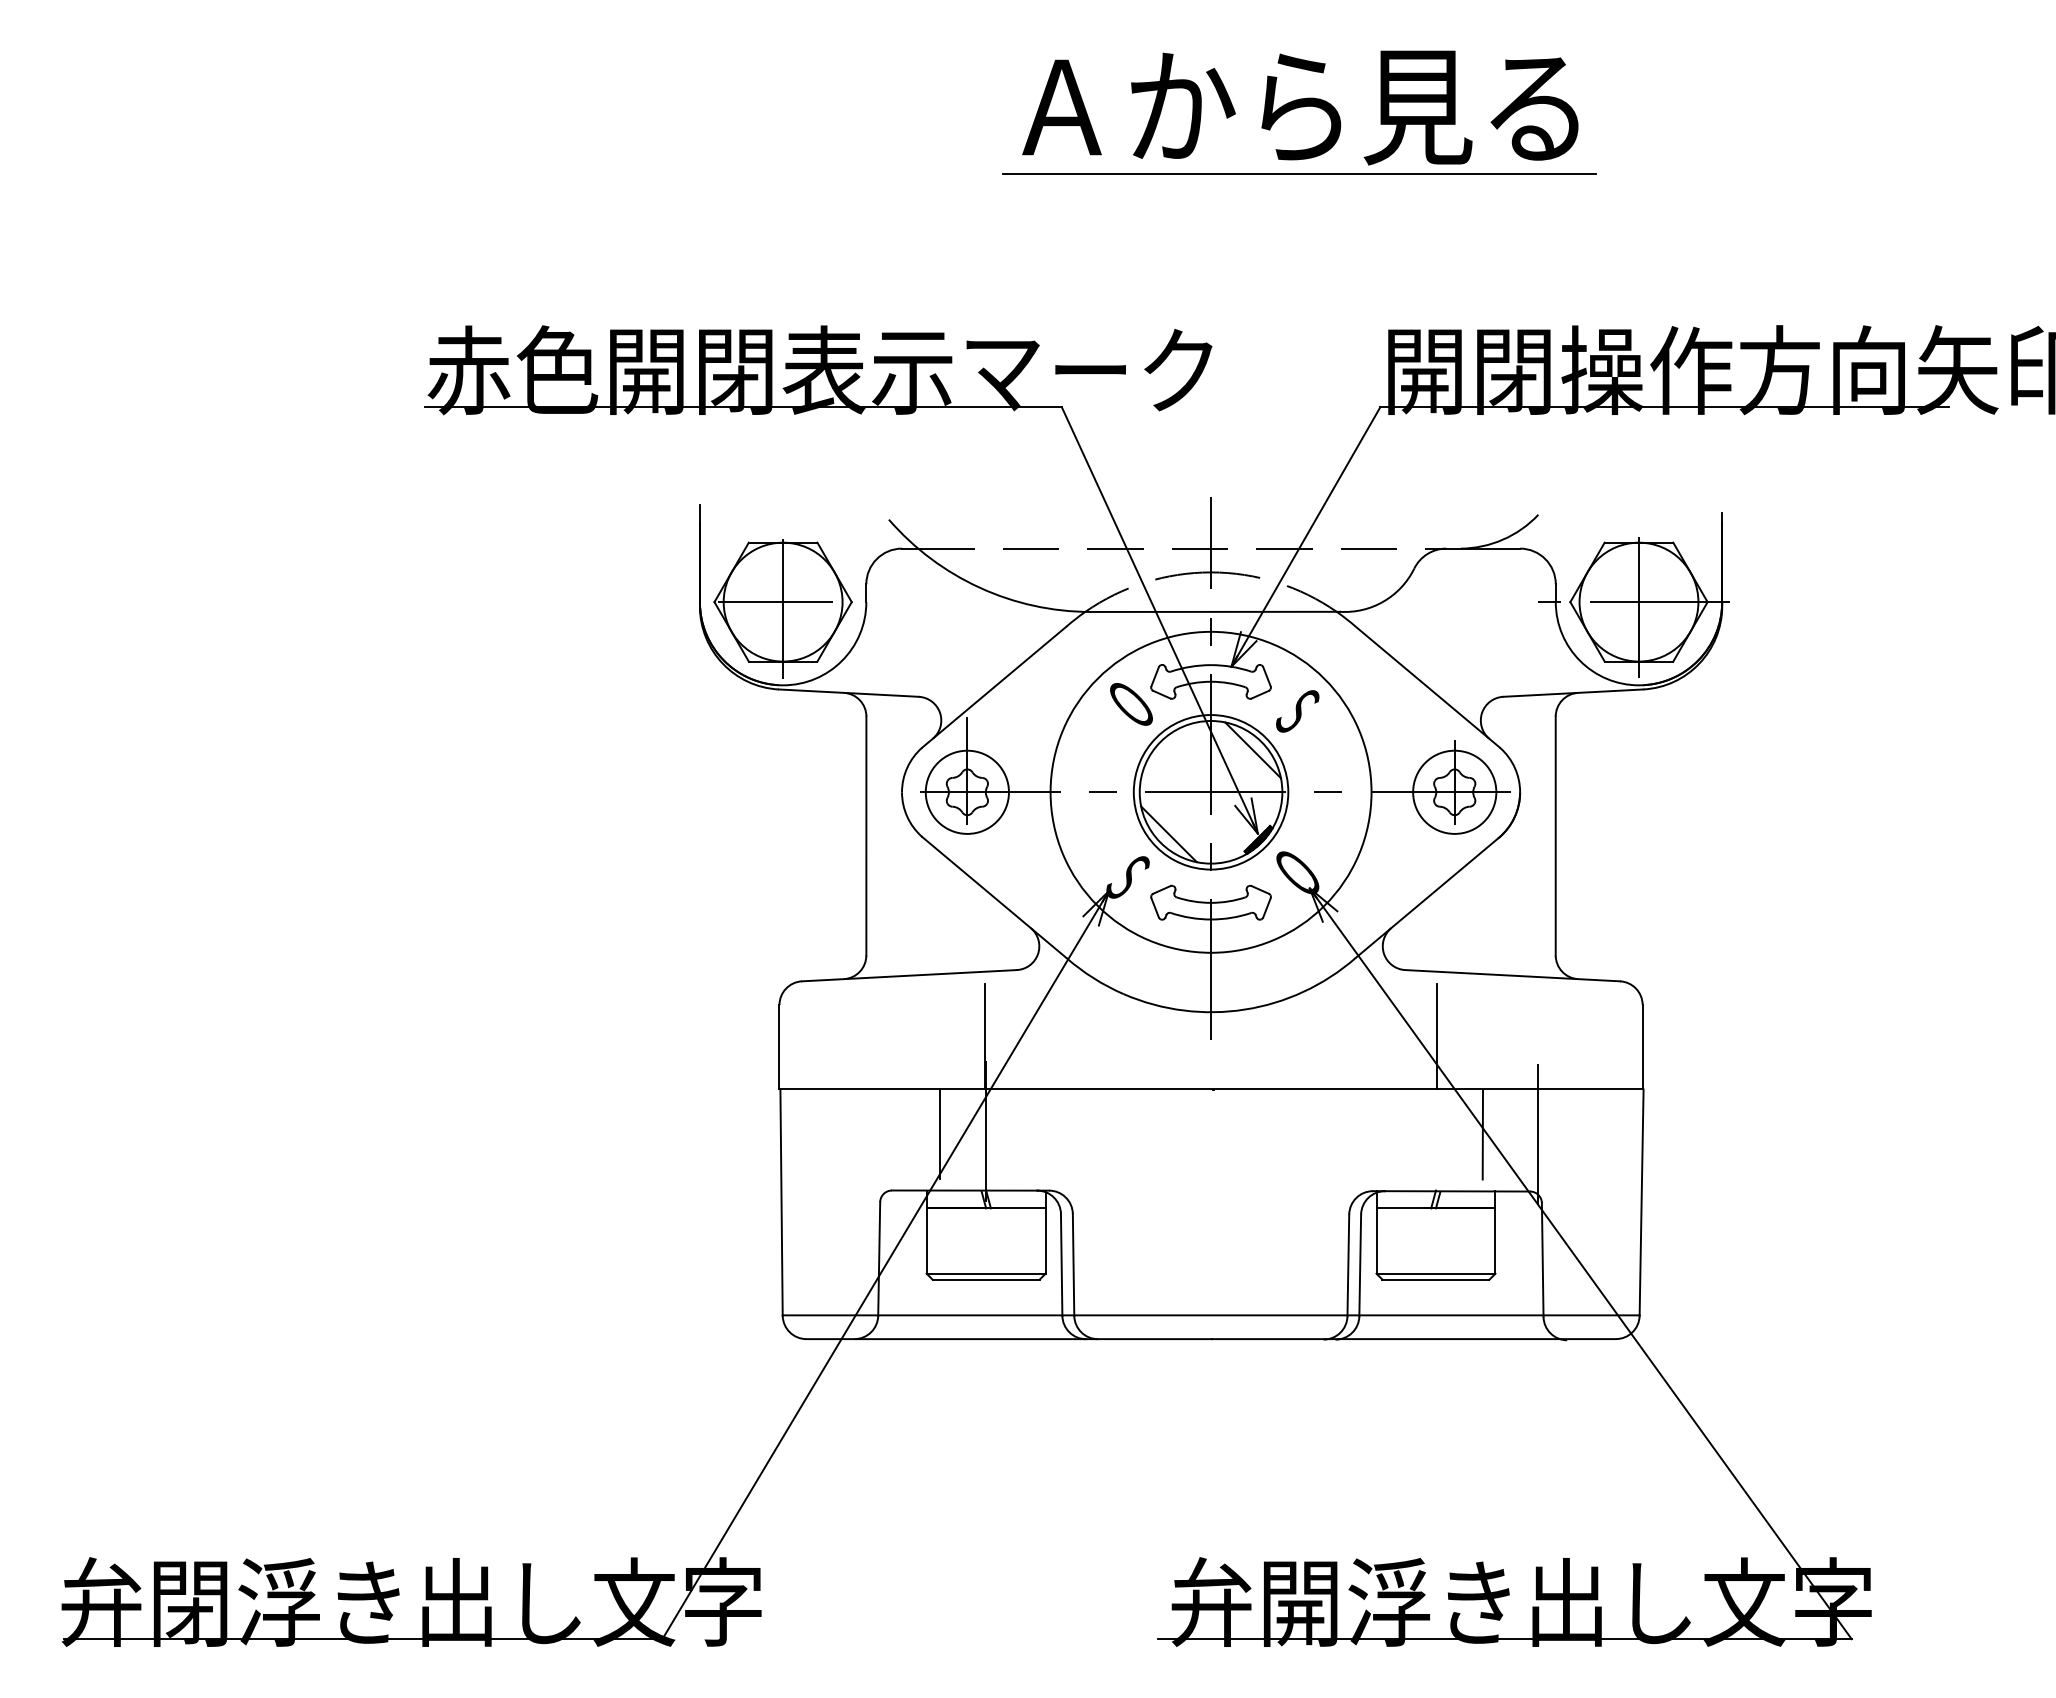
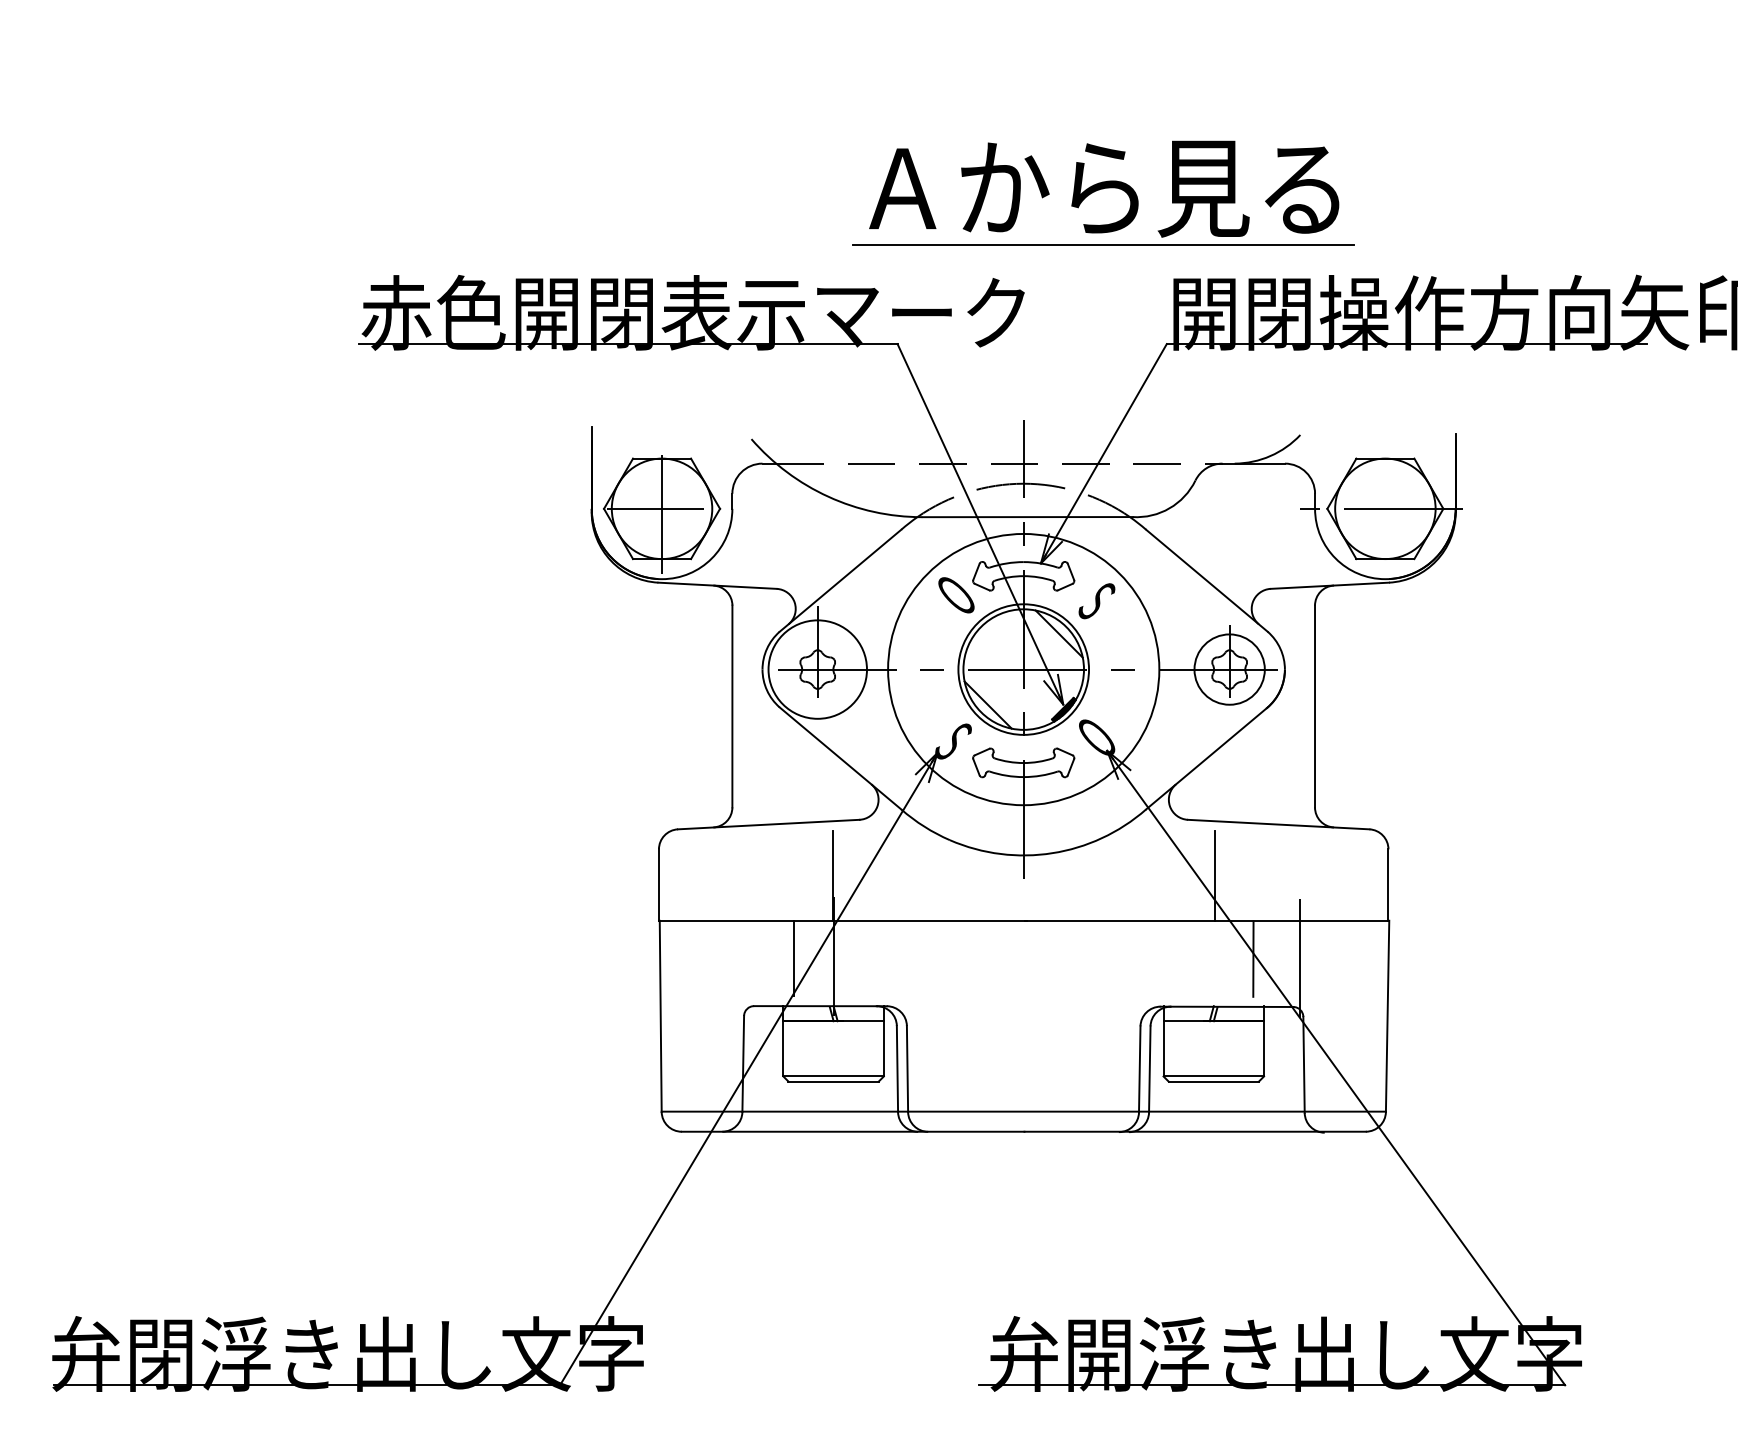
part: (1299, 111) -> (1103, 192), moved
line: (1639, 601) -> (1385, 508), removed
circle: (967, 792) -> (817, 669), size x1.4

